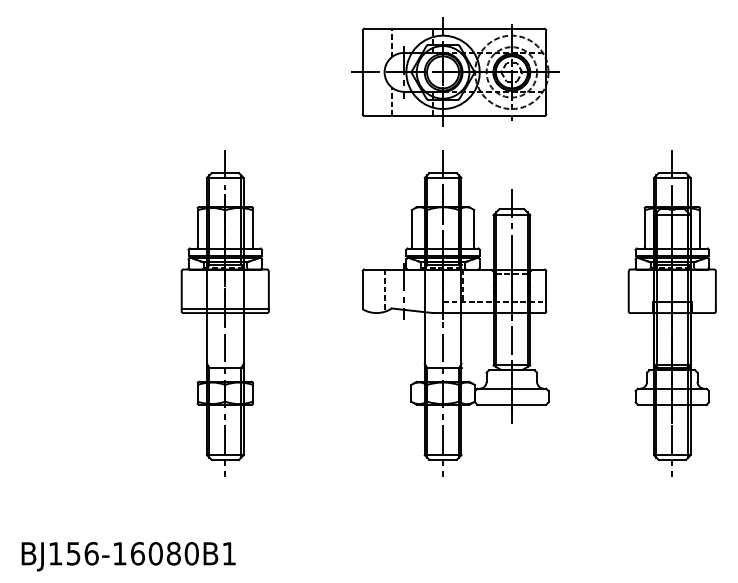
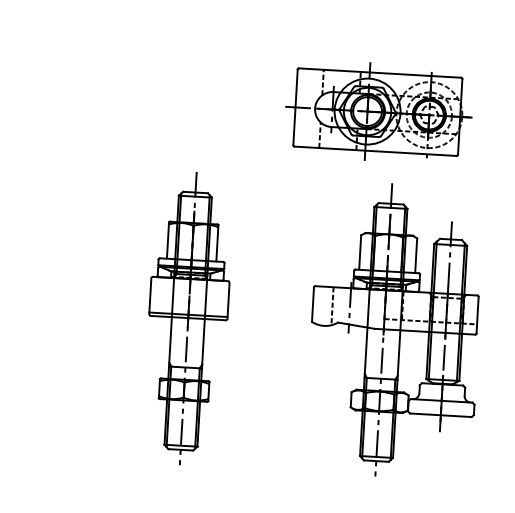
part: (455, 71) -> (378, 111), moved

